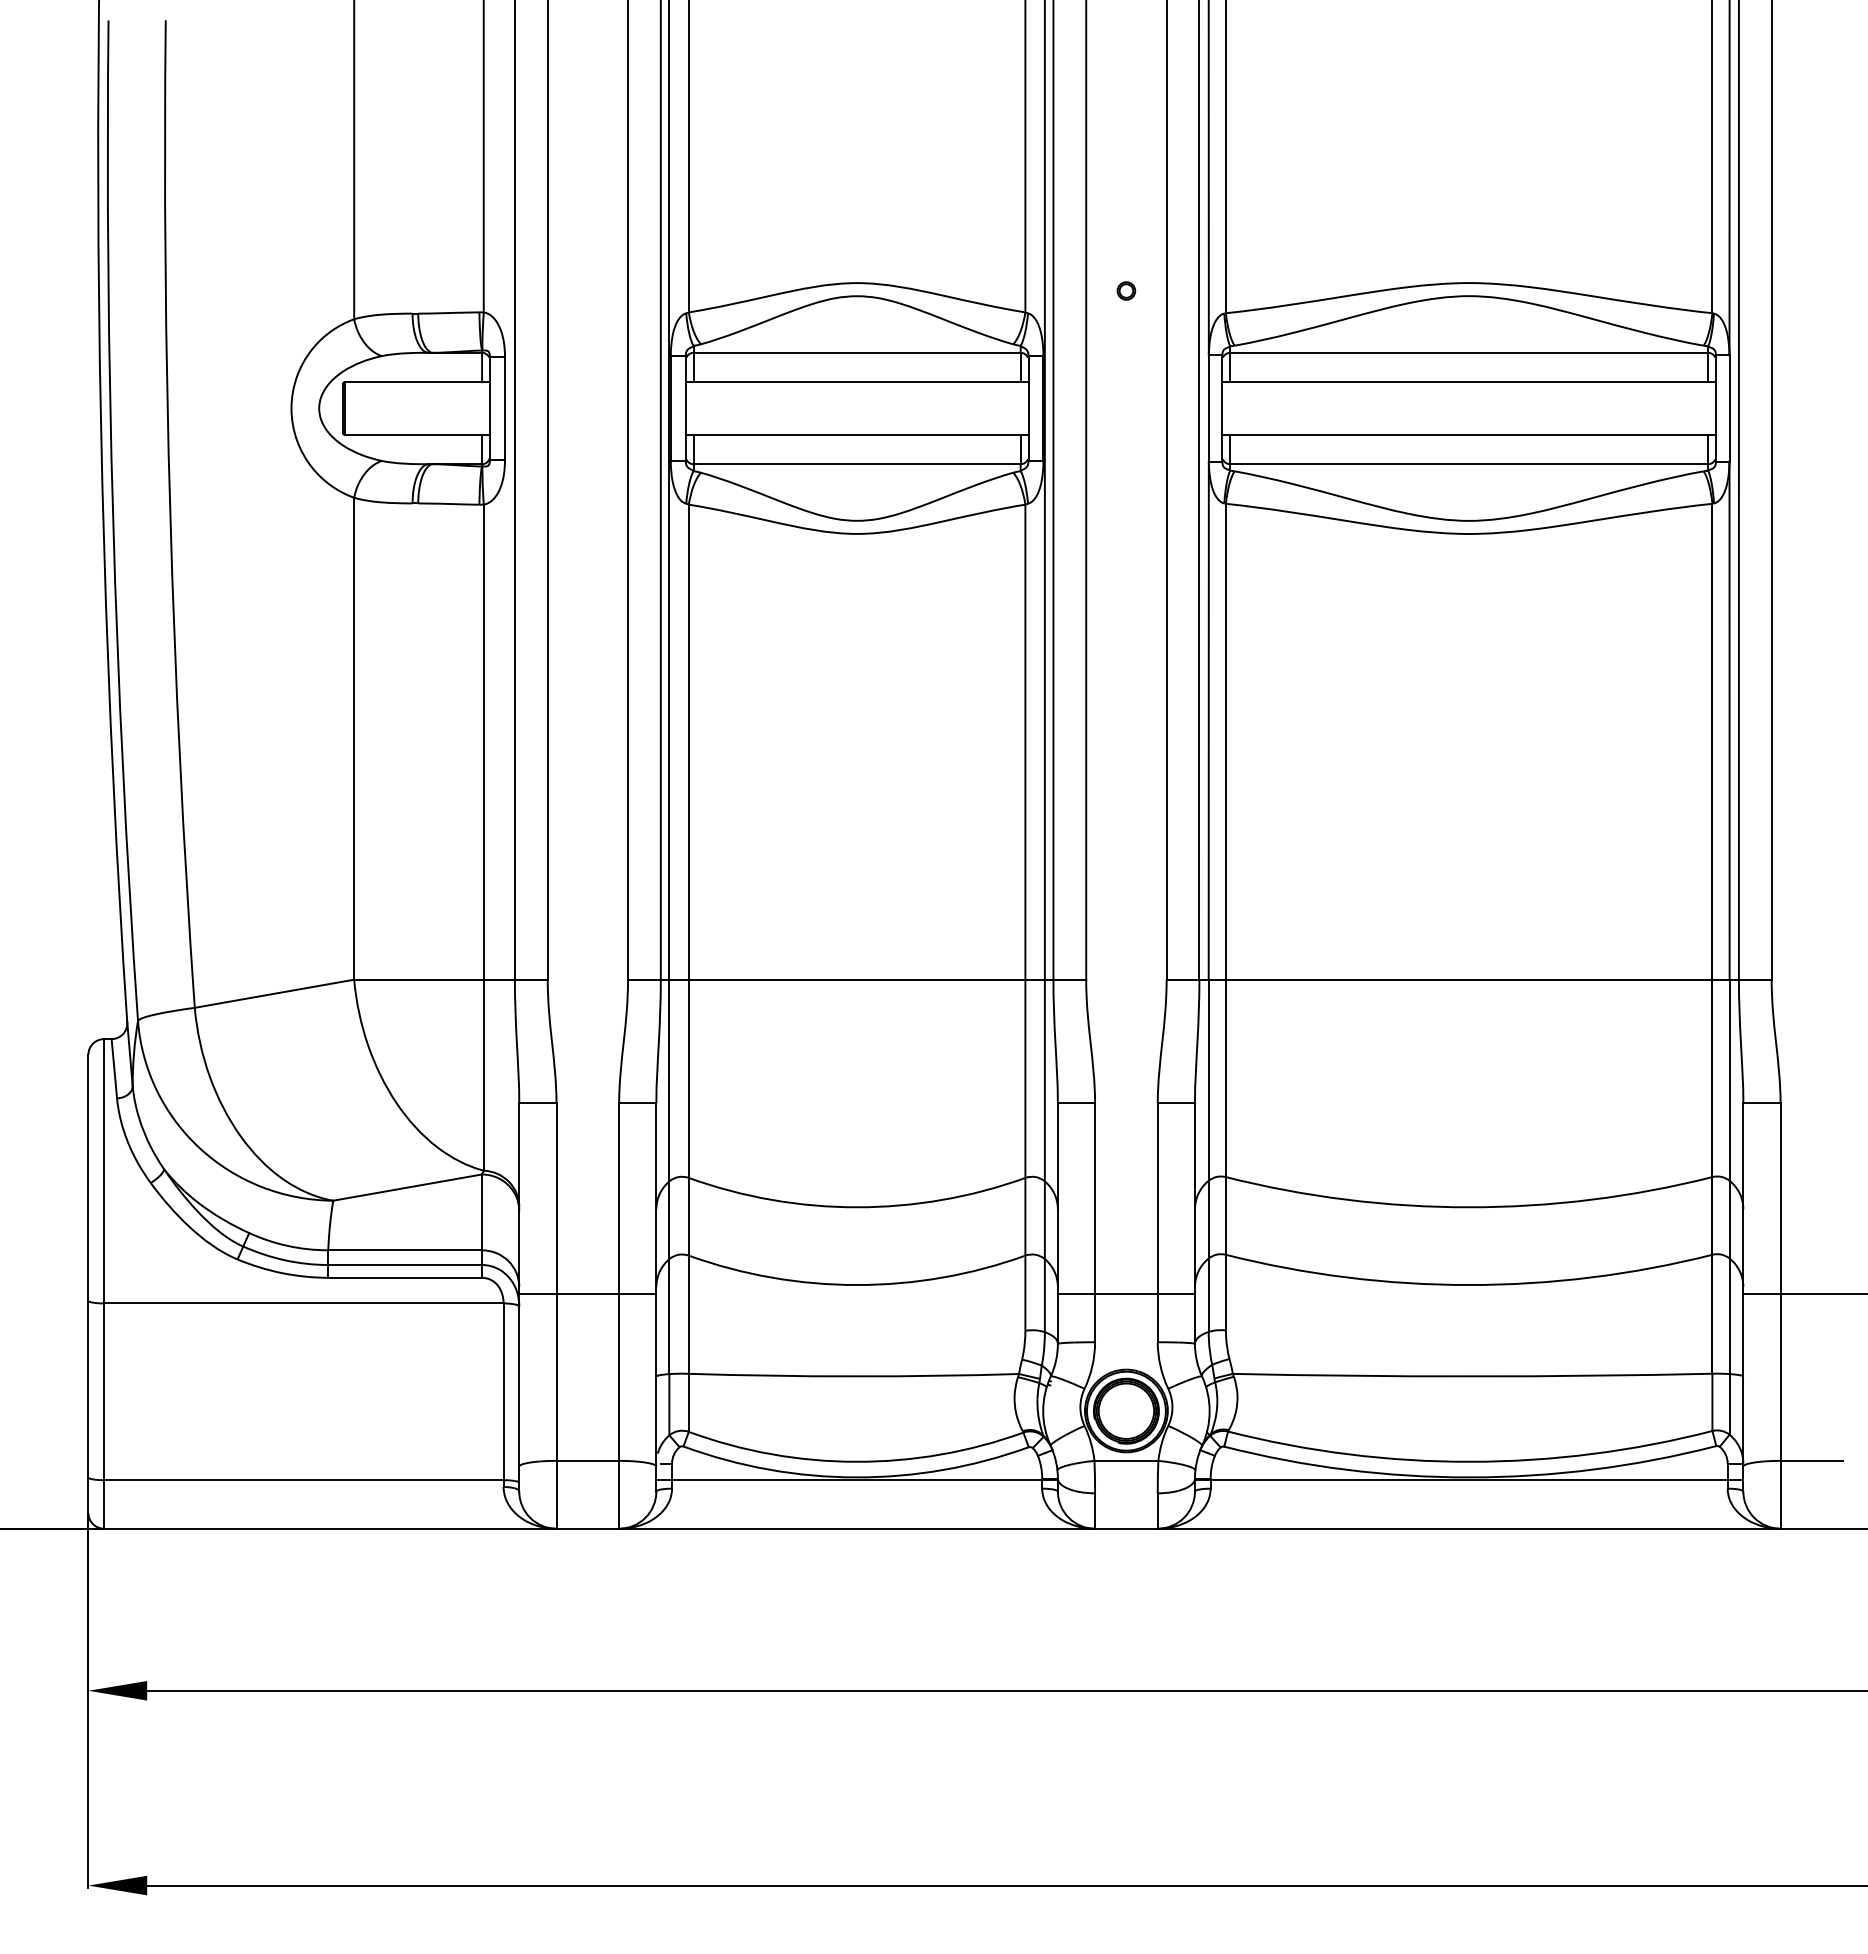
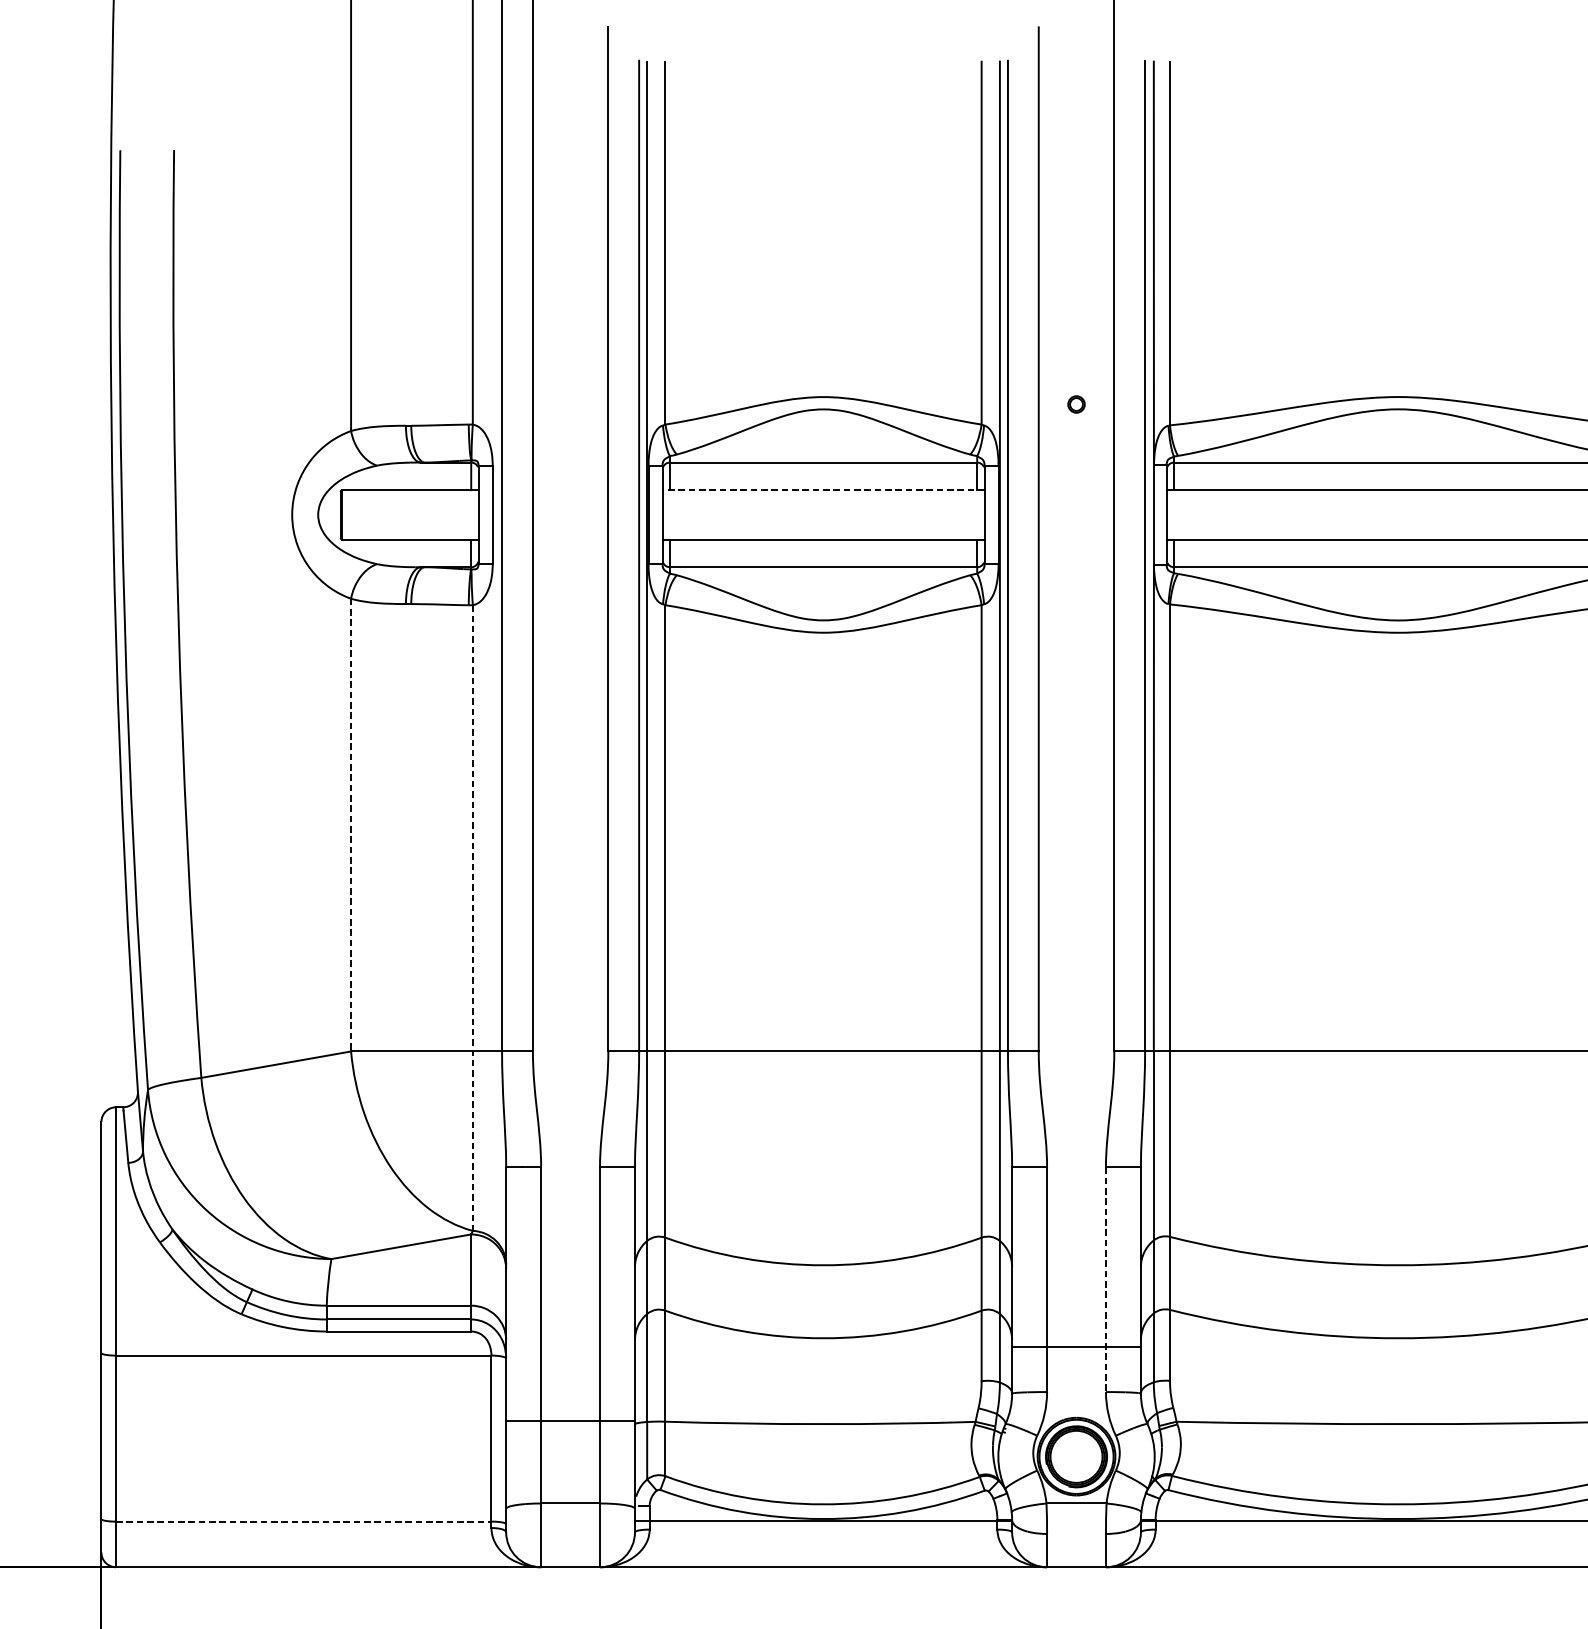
line: (856, 382) -> (822, 490), solid -> dashed
line: (354, 738) -> (351, 824), solid -> dashed
line: (483, 838) -> (472, 918), solid -> dashed
line: (1157, 1222) -> (1105, 1279), solid -> dashed
line: (587, 1294) -> (570, 1421), moved
line: (303, 1480) -> (303, 1521), solid -> dashed

